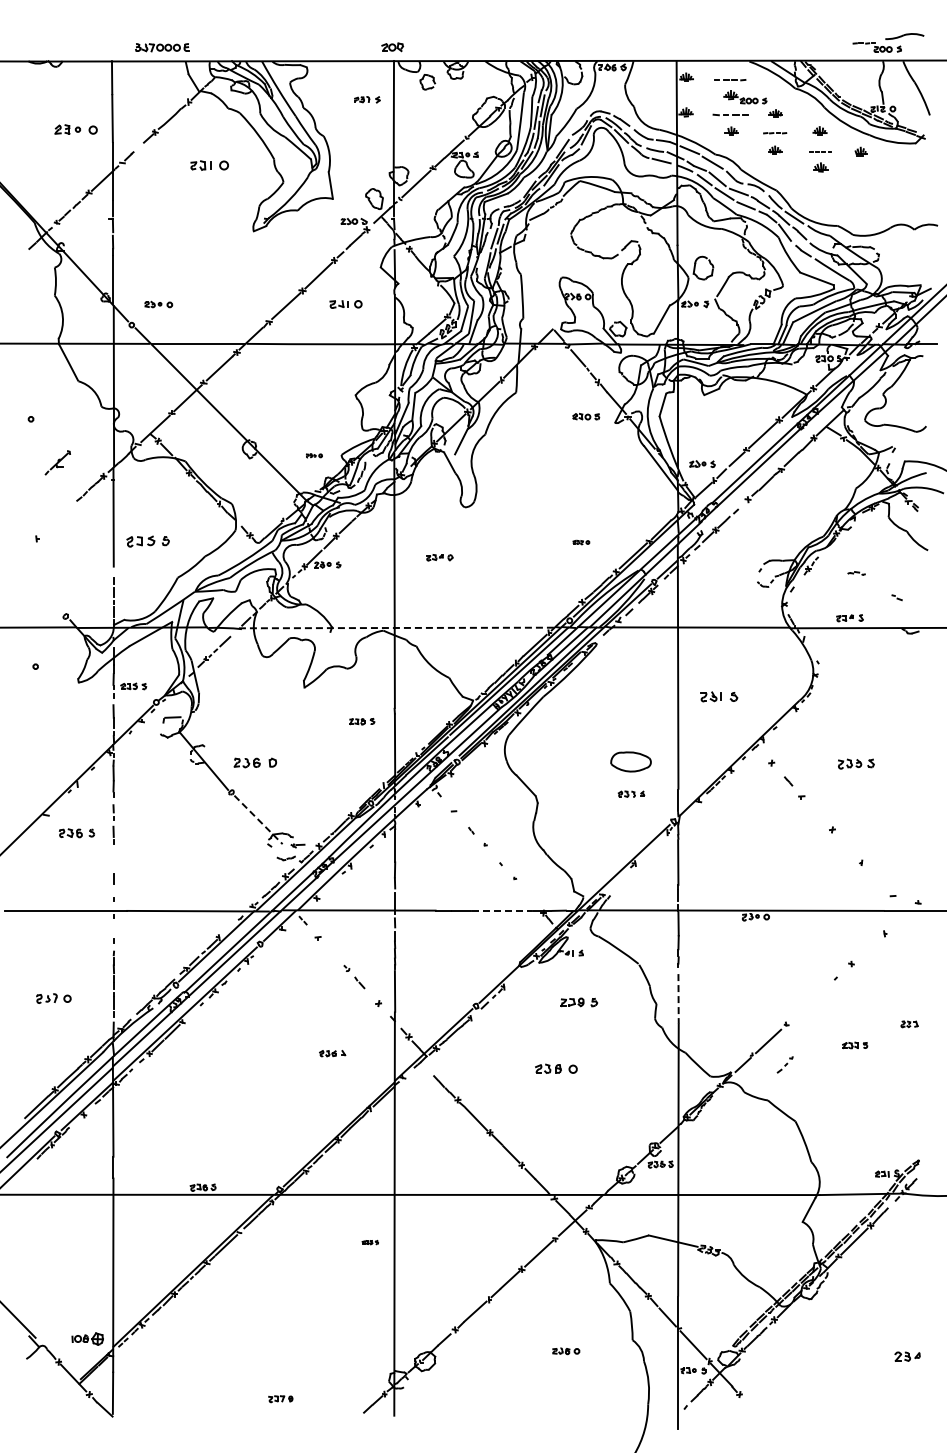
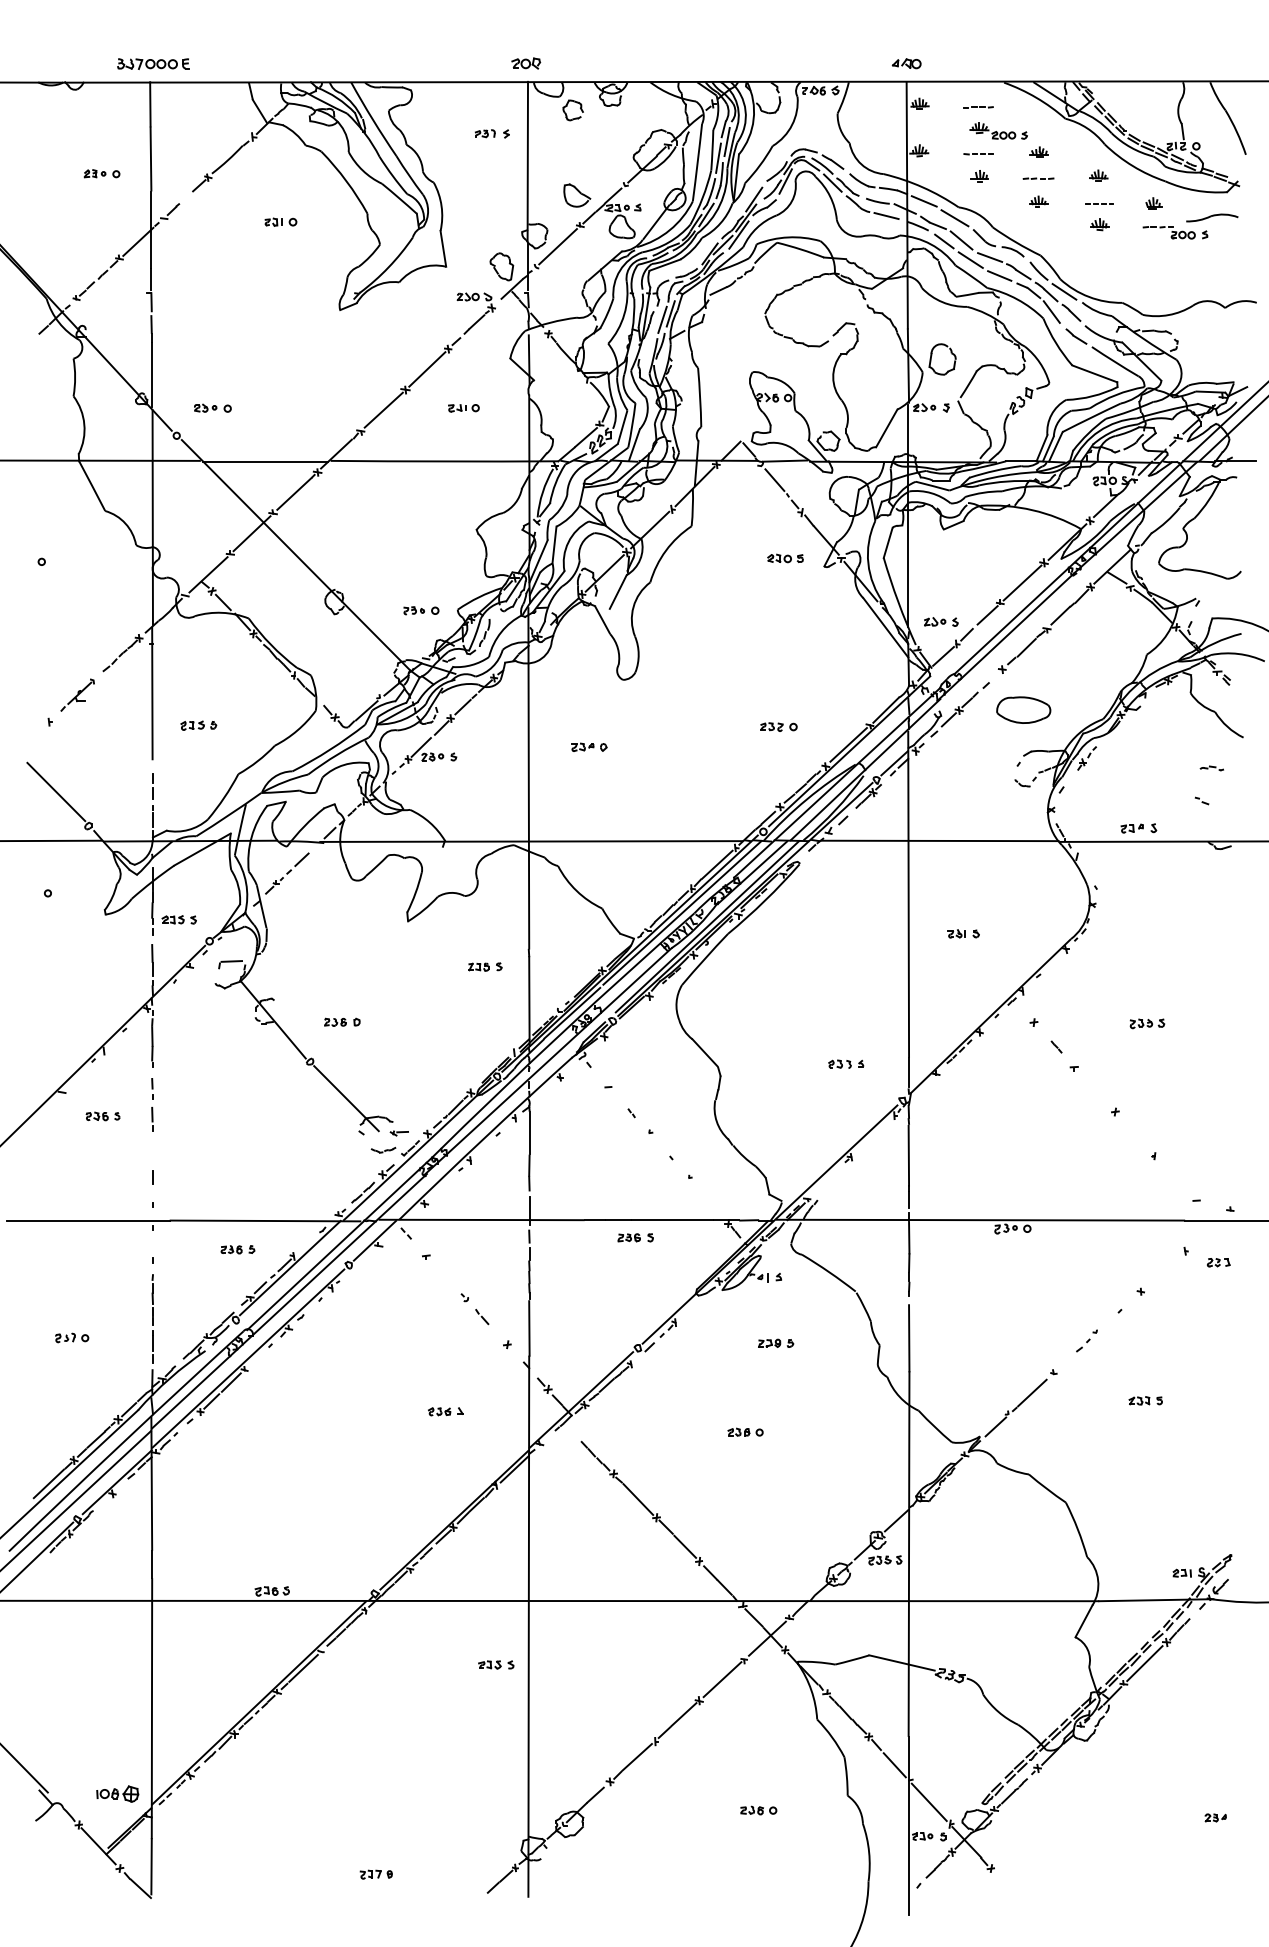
part: (888, 42) -> (1190, 225), moved
part: (162, 47) -> (153, 63), moved
part: (676, 47) -> (906, 63), added
part: (729, 79) -> (977, 106), size x0.71
part: (729, 114) -> (977, 153), size x0.62
part: (75, 129) -> (101, 173), size x0.62
part: (430, 145) -> (576, 195), added
part: (209, 165) -> (280, 221), size x0.62
part: (346, 304) -> (464, 408), size x0.71
part: (314, 455) -> (421, 610), size x1.67
part: (57, 462) -> (77, 694), moved
part: (148, 541) -> (199, 725), size x0.62
part: (581, 542) -> (779, 726), size x1.67
part: (856, 573) -> (1211, 768), moved
line: (41, 590) -> (55, 791), added
line: (396, 627) -> (531, 840), dashed -> solid
part: (719, 696) -> (964, 933), size x0.62
part: (630, 761) -> (1023, 709), moved
part: (255, 762) -> (342, 1021), size x0.62
part: (856, 763) -> (1147, 1023), size x0.71
line: (258, 820) -> (346, 1099), dashed -> solid
part: (76, 832) -> (102, 1115), size x0.71
line: (502, 910) -> (673, 1220), dashed -> solid
part: (474, 923) -> (635, 1237), added
part: (177, 932) -> (237, 1249), added
part: (53, 998) -> (71, 1337), size x0.71
line: (678, 998) -> (909, 1337), dashed -> solid
part: (578, 1002) -> (775, 1343), size x0.71
part: (909, 1024) -> (1218, 1262), moved
part: (784, 1064) -> (1085, 1340), moved
part: (556, 1068) -> (745, 1431), size x0.62
part: (370, 1242) -> (496, 1664), size x1.67
part: (906, 1356) -> (1214, 1817), size x0.62

